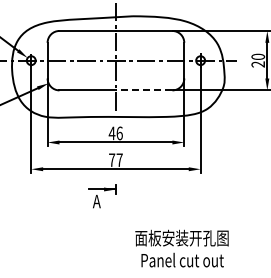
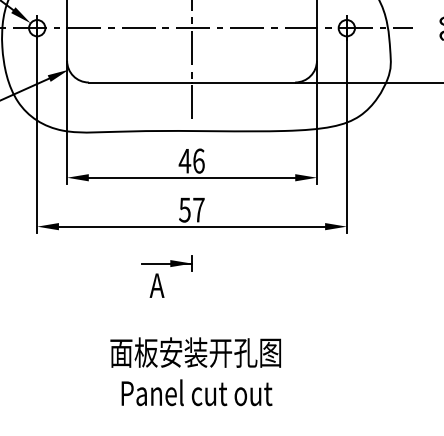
line: (143, 90) -> (242, 82), dashed -> solid
text: (111, 159) -> (183, 208), 77 -> 57
text: (181, 248) -> (194, 371), moved

